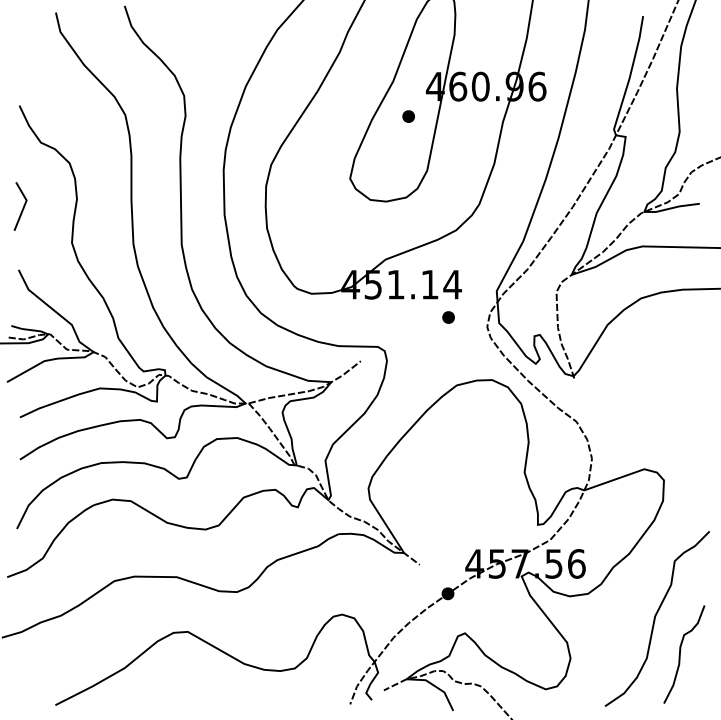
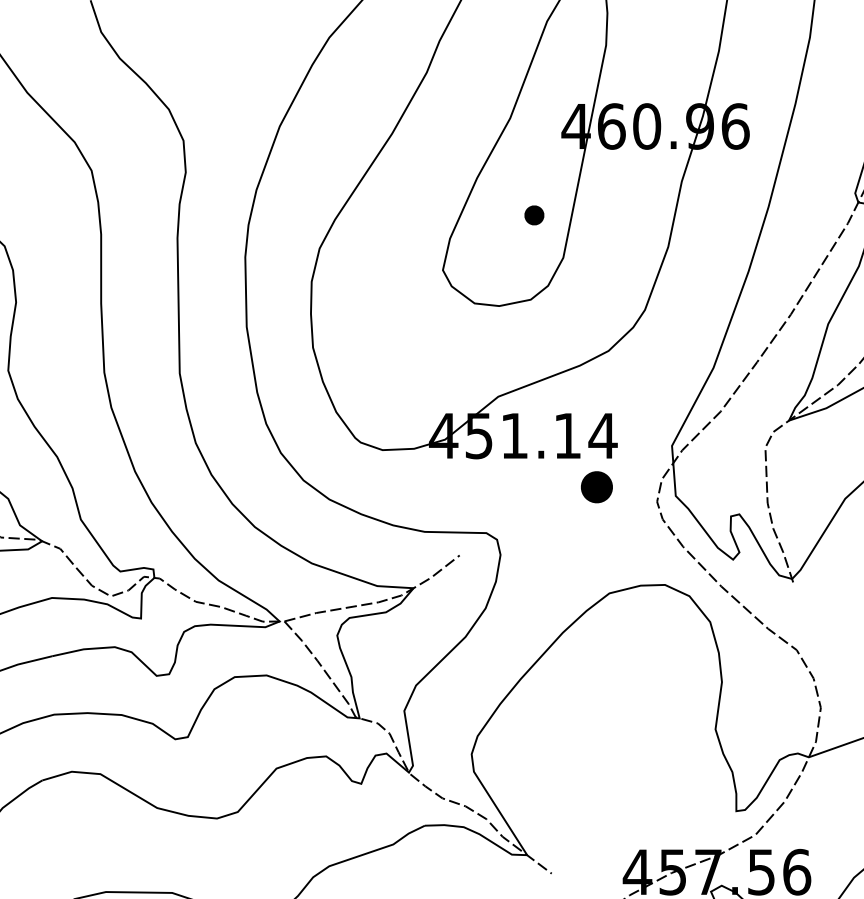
part: (408, 116) -> (534, 215), moved
part: (448, 317) -> (596, 487), size x1.6

